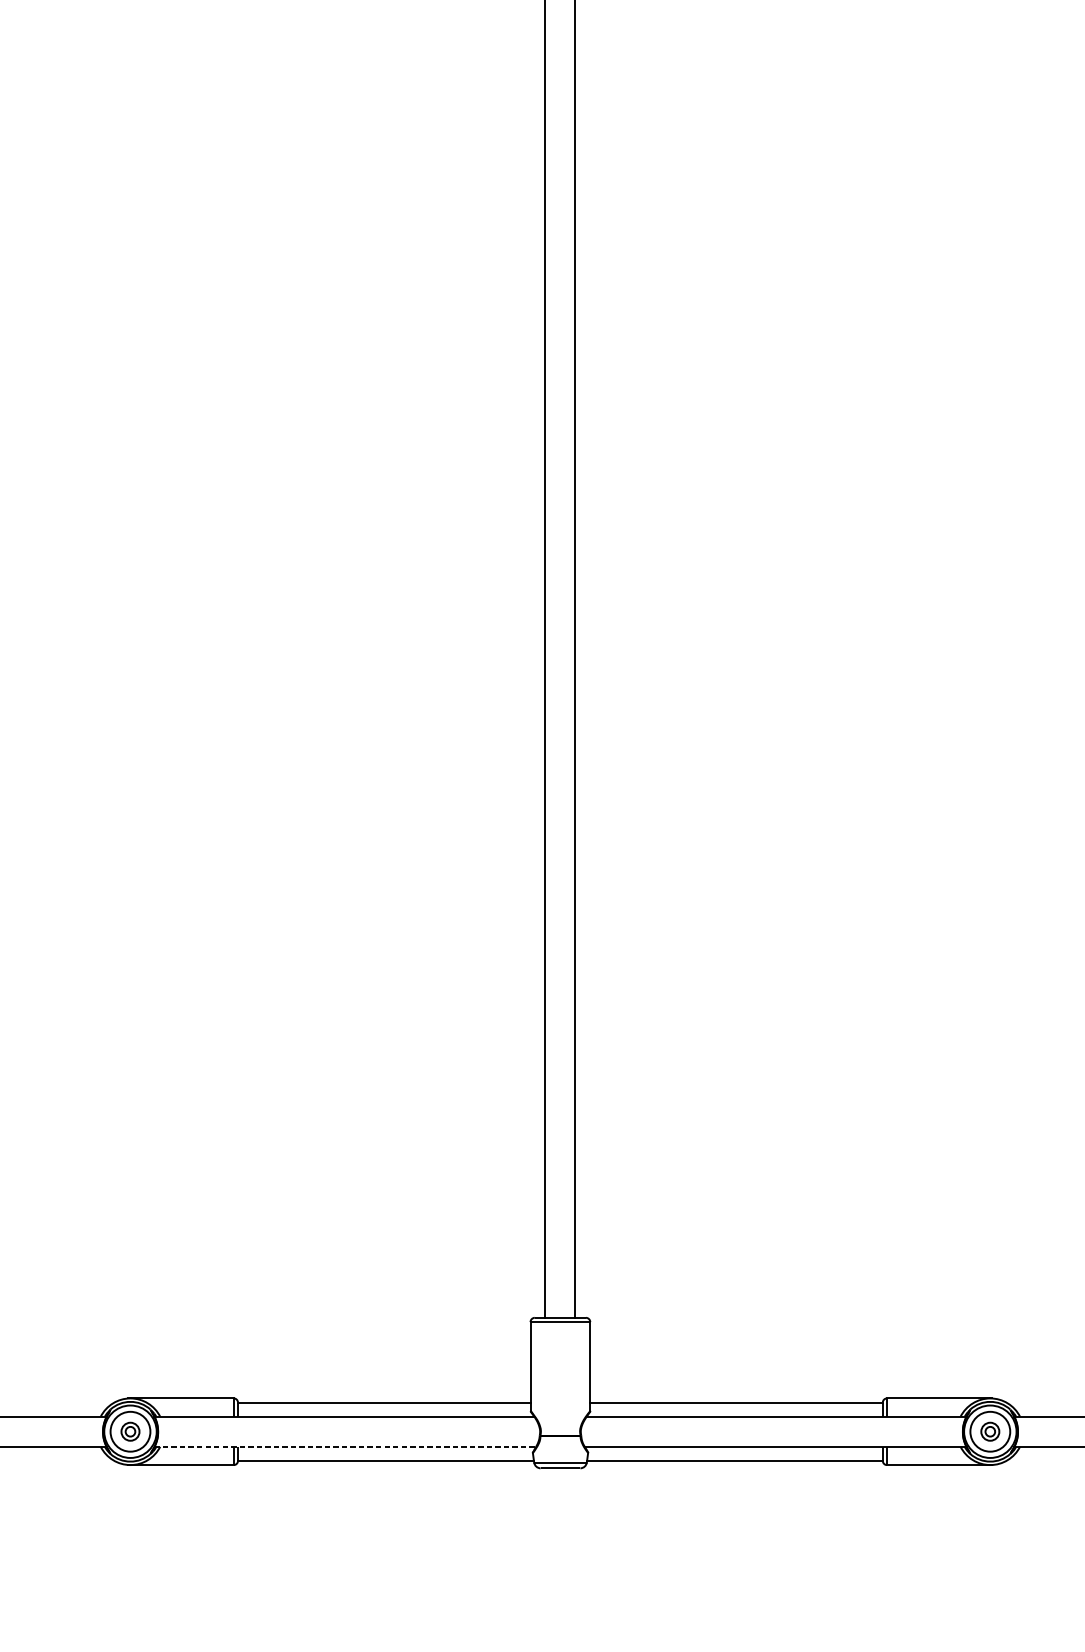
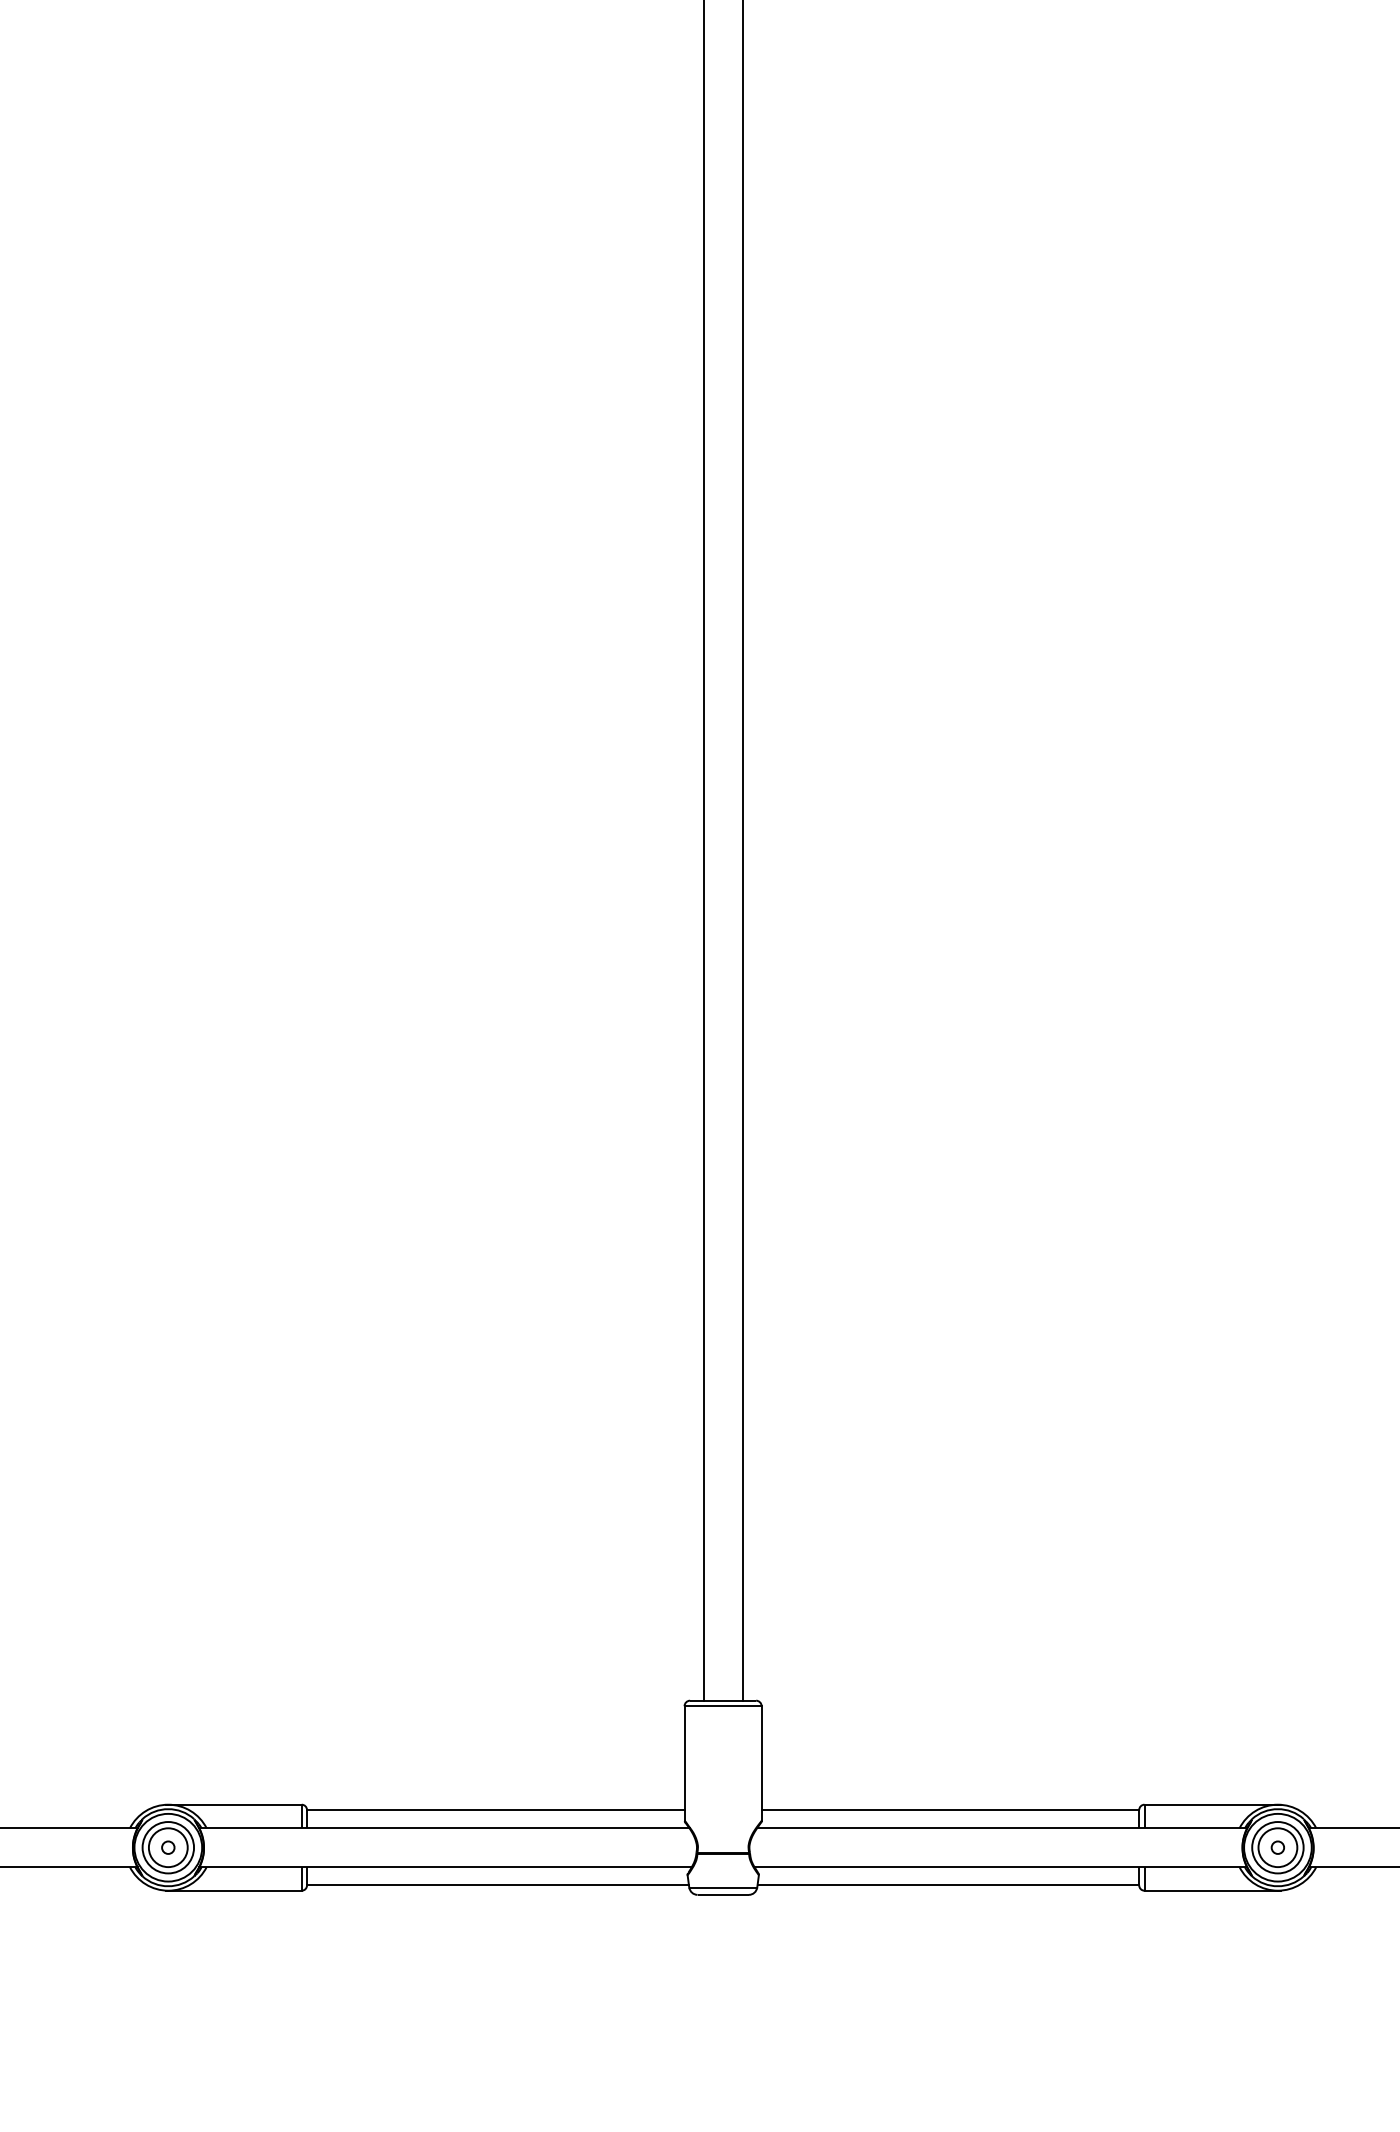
circle: (129, 1431) -> (167, 1847), size x1.67
circle: (990, 1431) -> (1277, 1847), size x1.67
line: (345, 1447) -> (445, 1867), dashed -> solid

